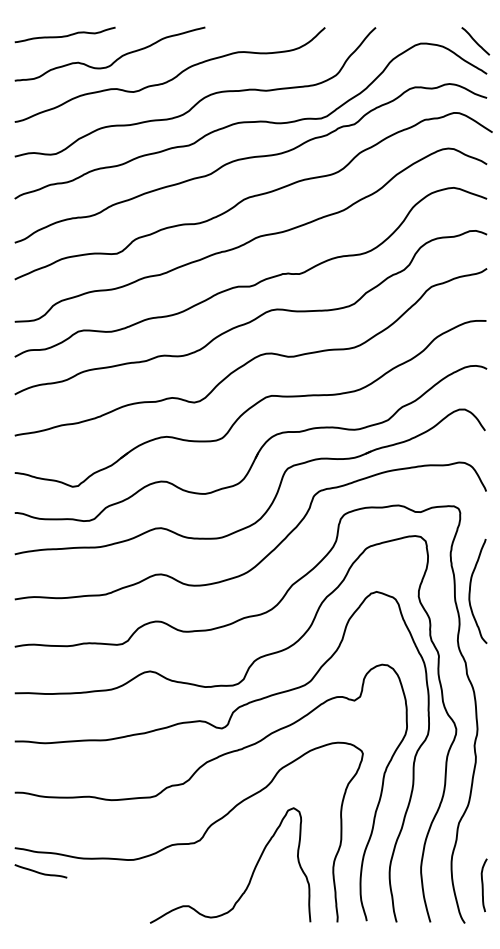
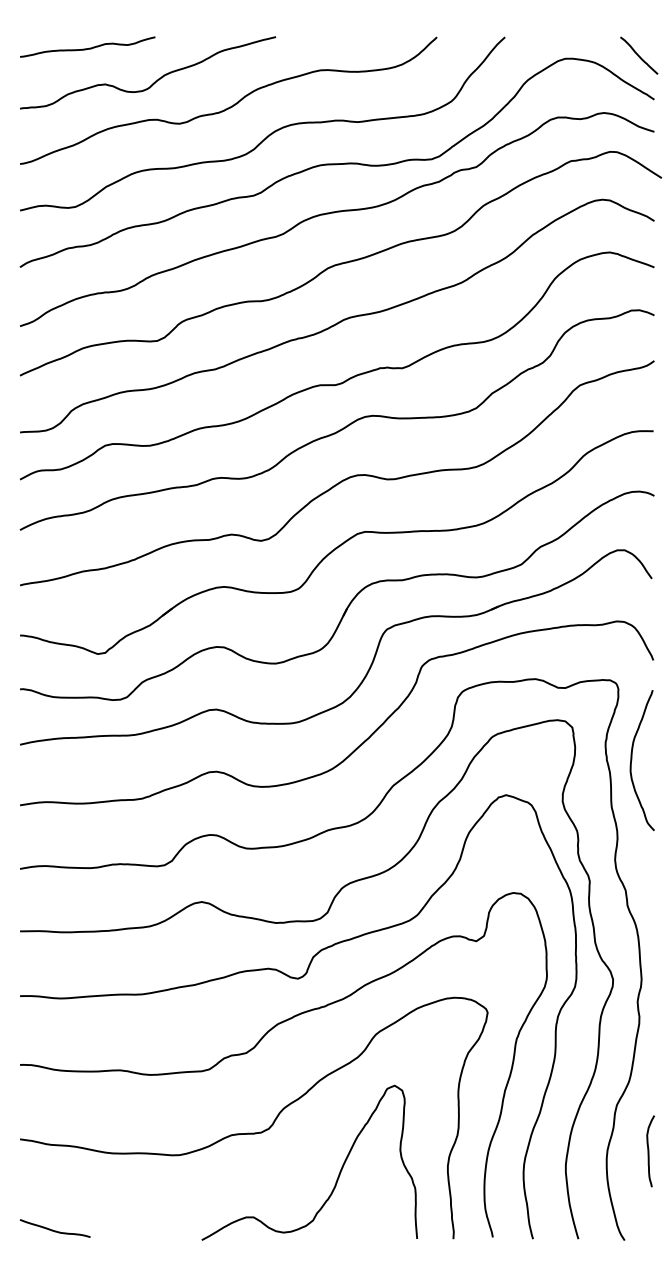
curve: (470, 591) -> (632, 760), moved
curve: (40, 872) -> (54, 1230), moved
curve: (483, 885) -> (649, 1151), moved

